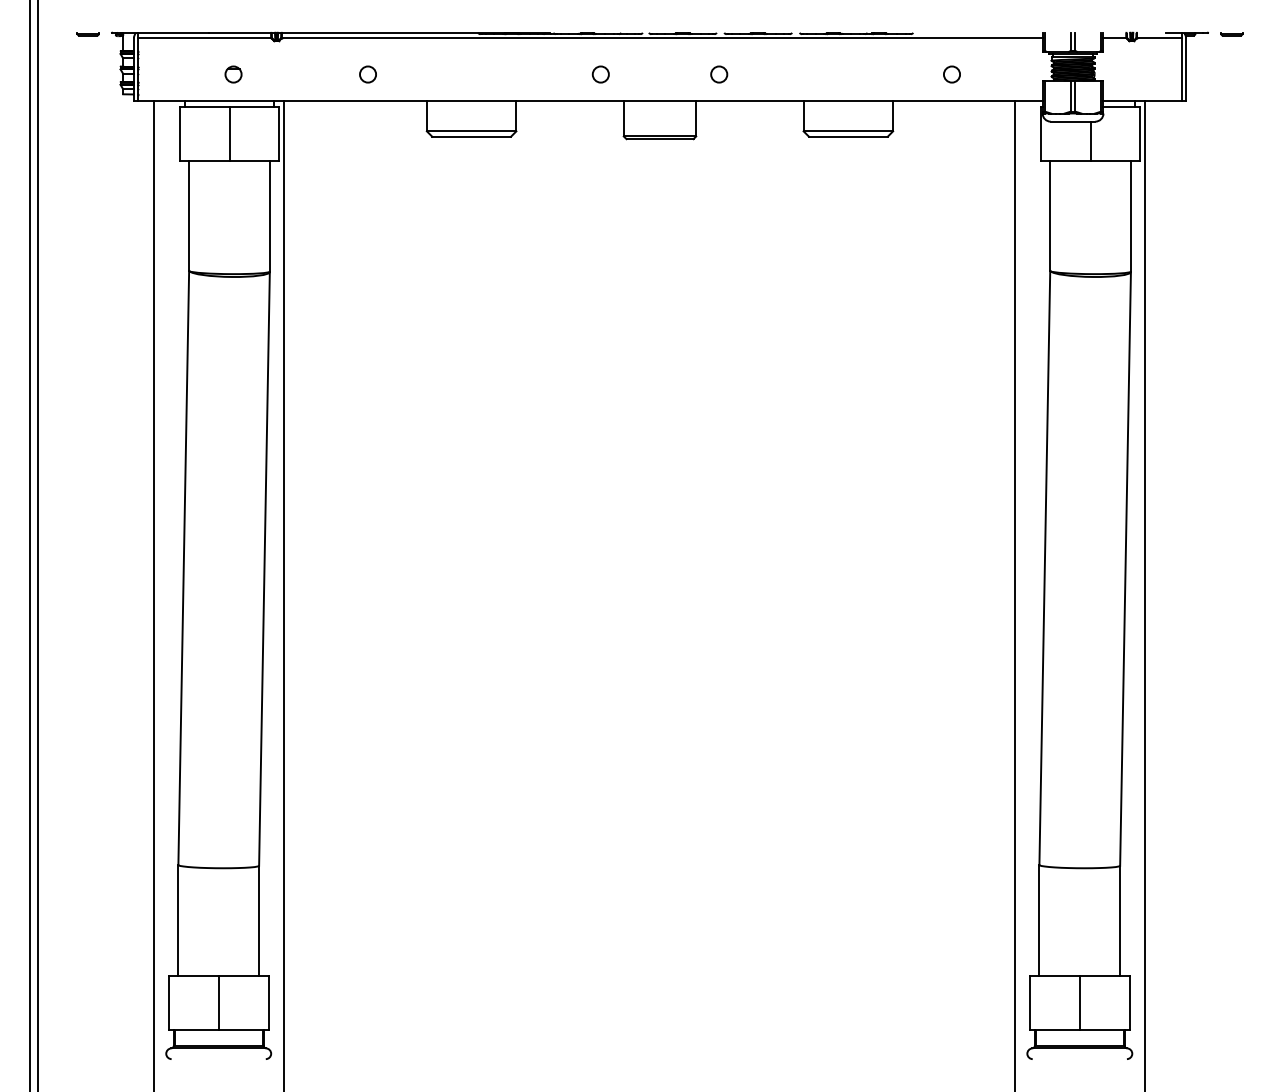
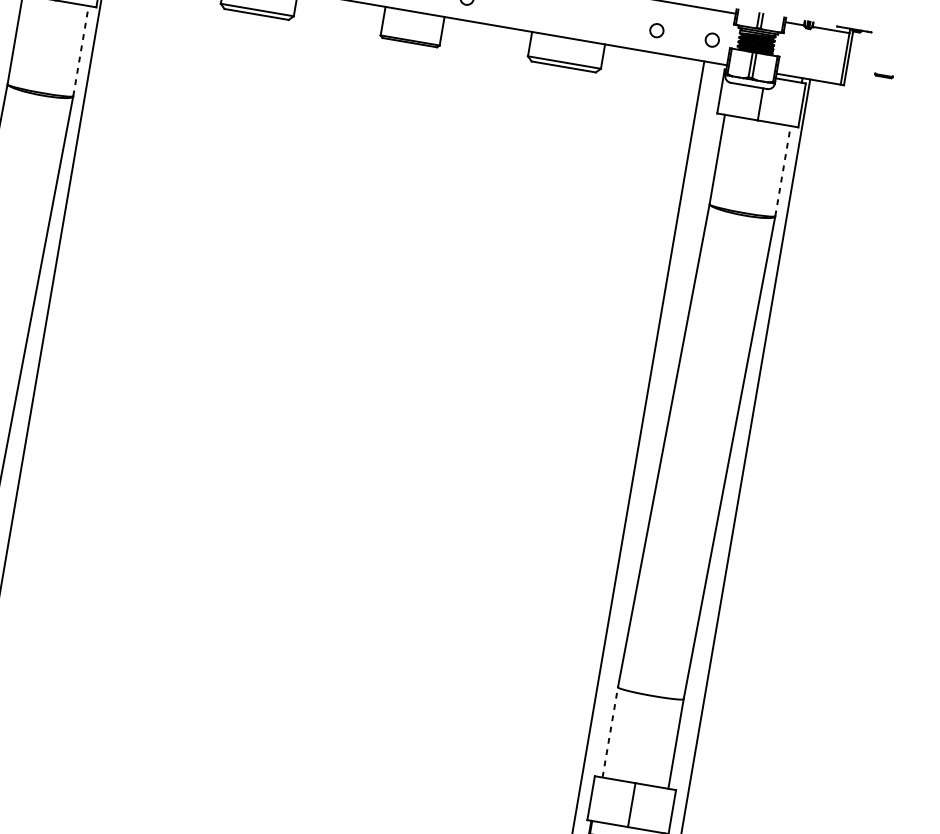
line: (1231, 34) -> (883, 76), moved
circle: (1019, 74) -> (711, 40), added
line: (269, 215) -> (80, 50), solid -> dashed
line: (1130, 215) -> (782, 170), solid -> dashed
line: (1039, 919) -> (610, 731), solid -> dashed

